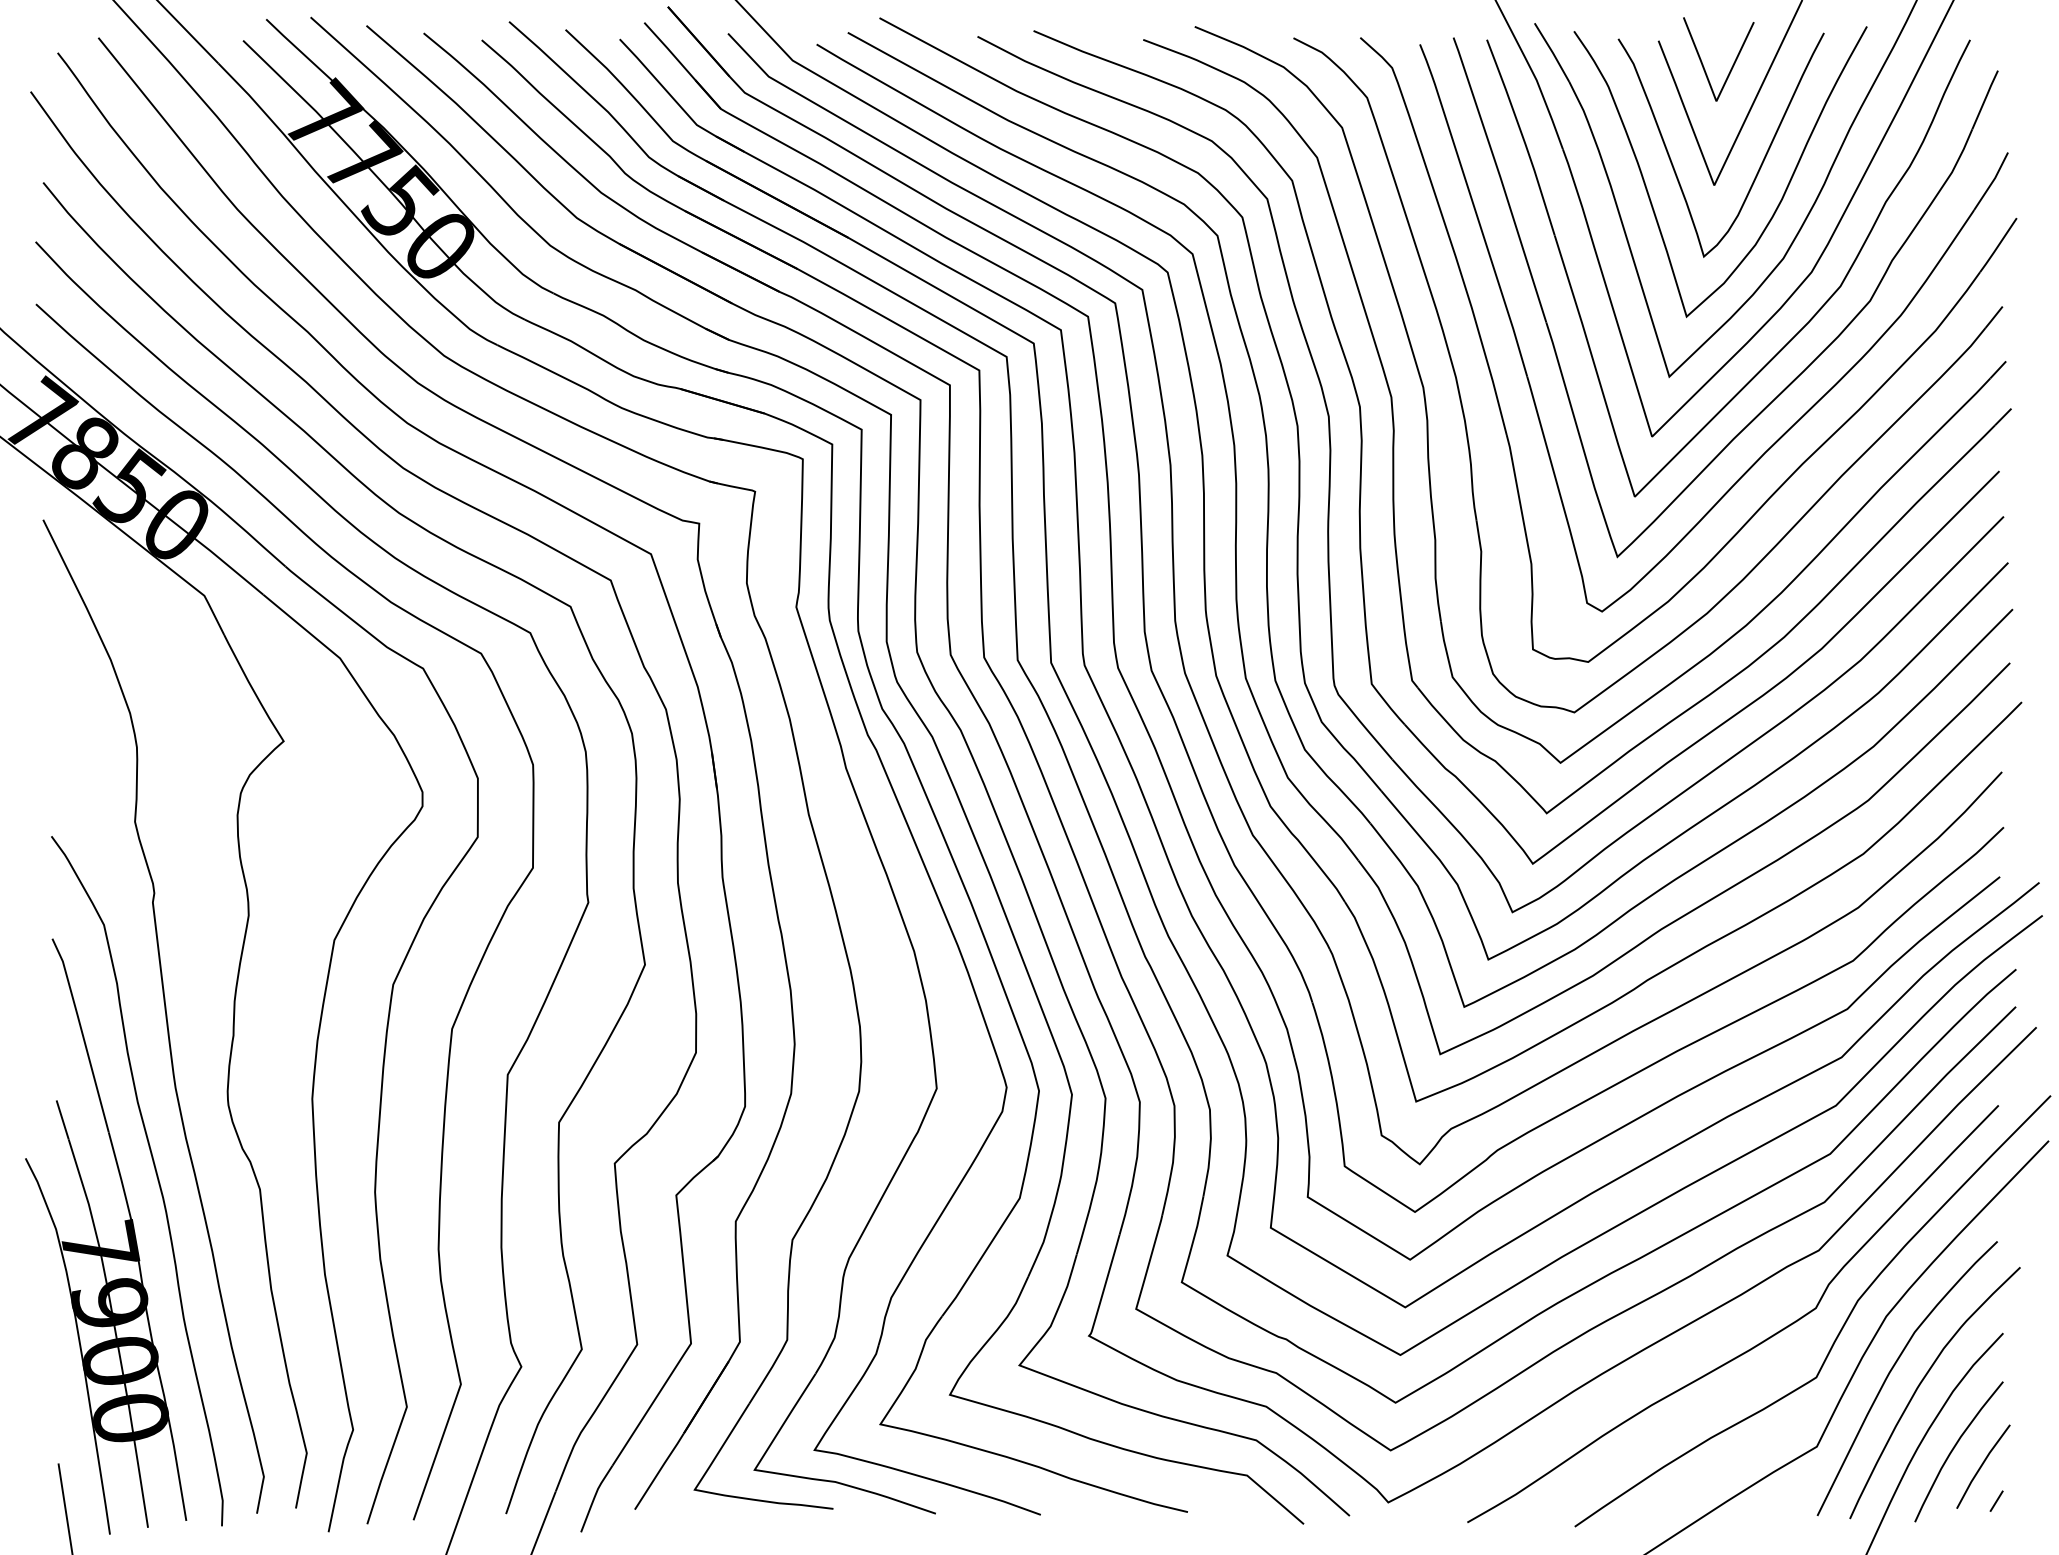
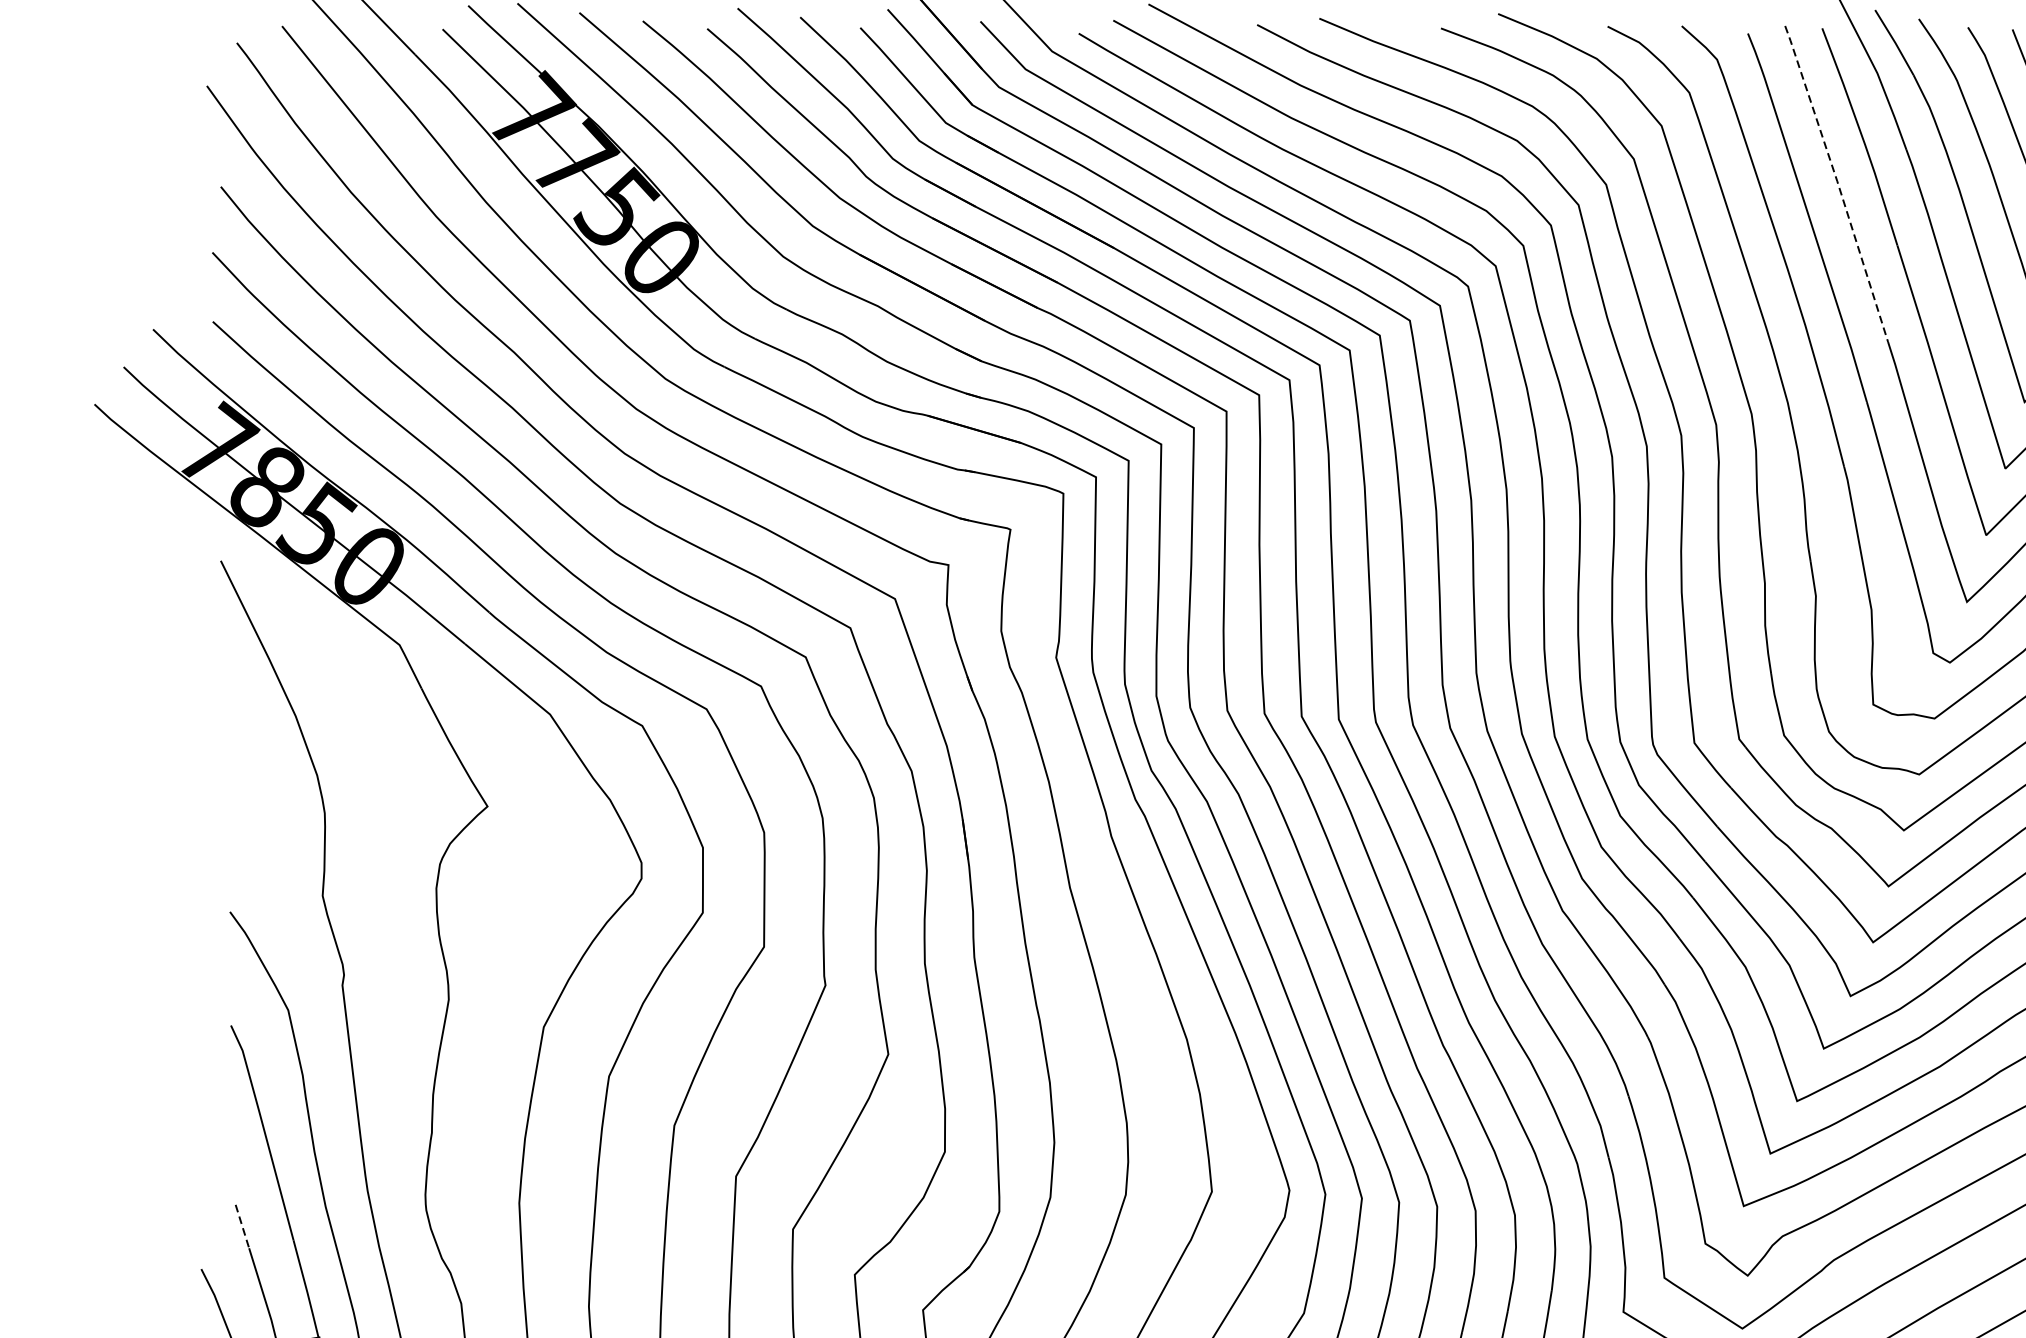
line: (1500, 178) -> (1837, 182), solid -> dashed
line: (62, 1120) -> (242, 1227), solid -> dashed

